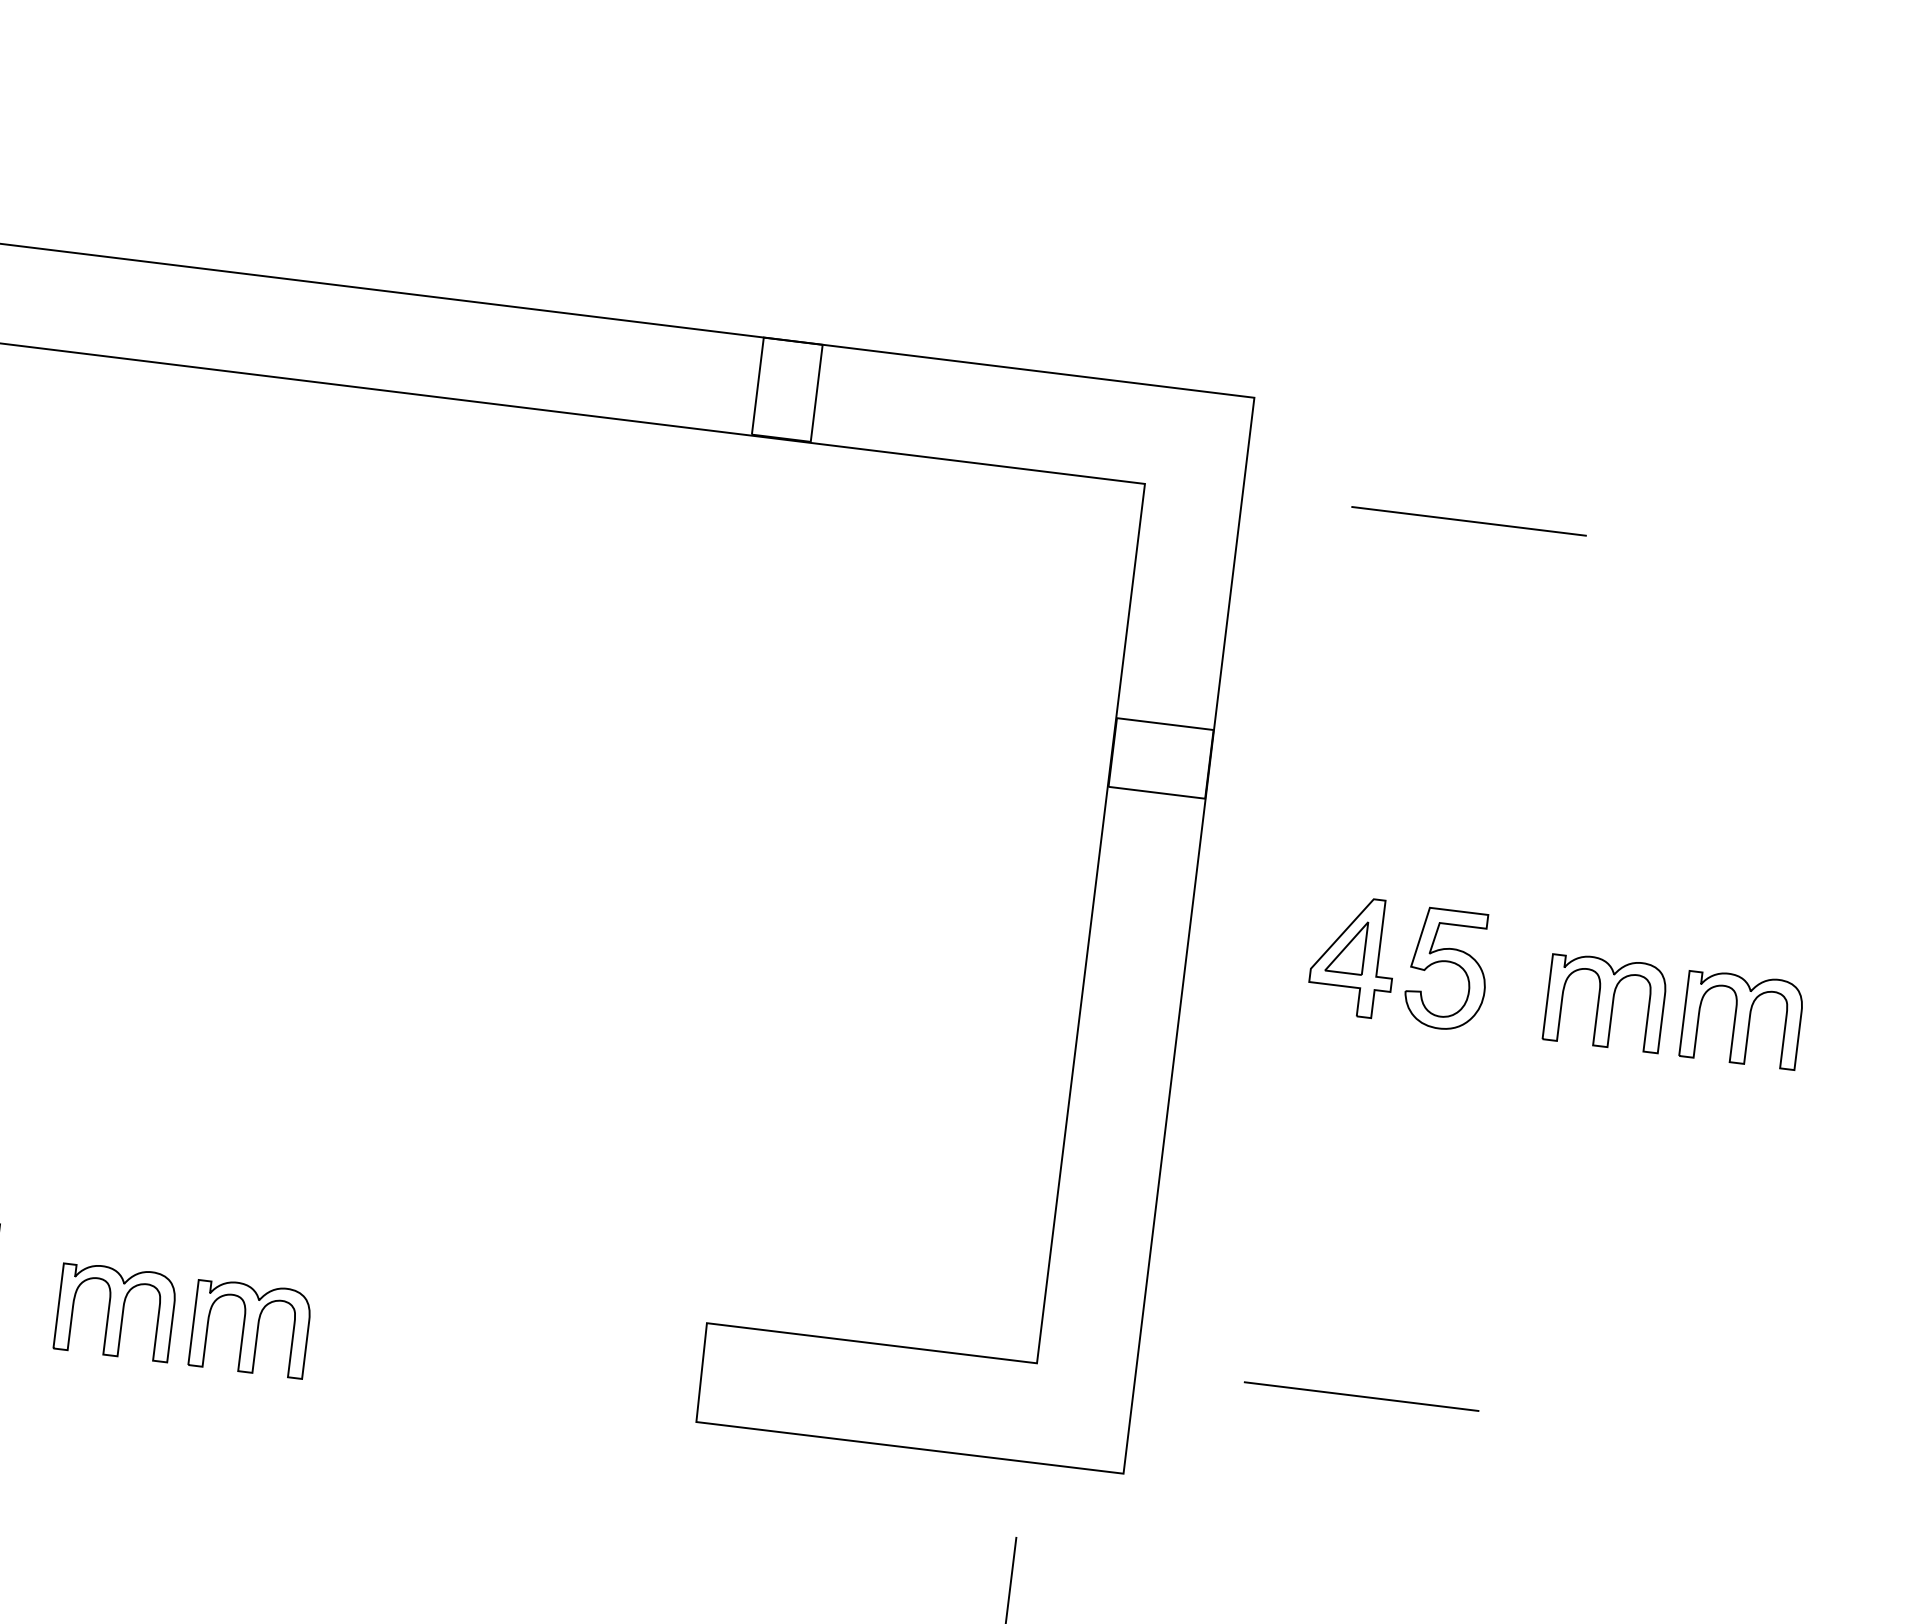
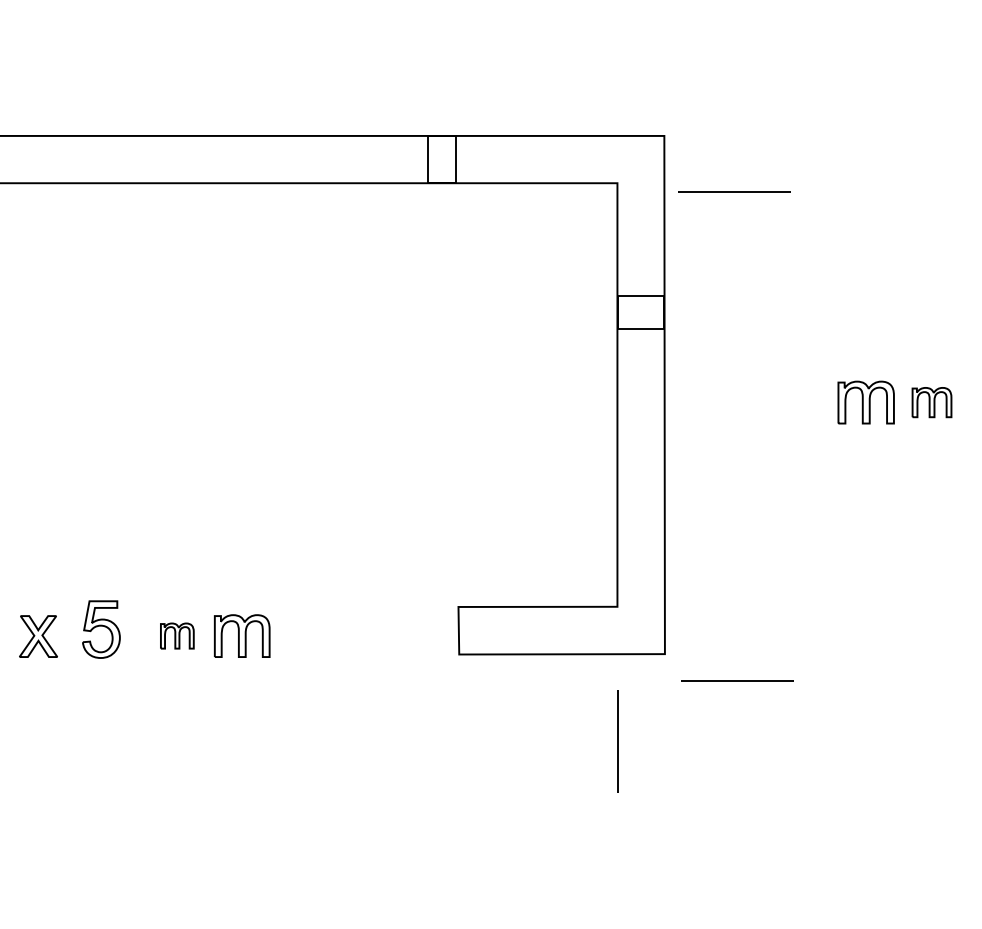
line: (1469, 520) -> (734, 191), moved
part: (1398, 962) -> (765, 395), removed
part: (1741, 1019) -> (931, 402), size x0.7
part: (116, 1310) -> (177, 635), size x0.6
line: (1361, 1396) -> (737, 680), moved

